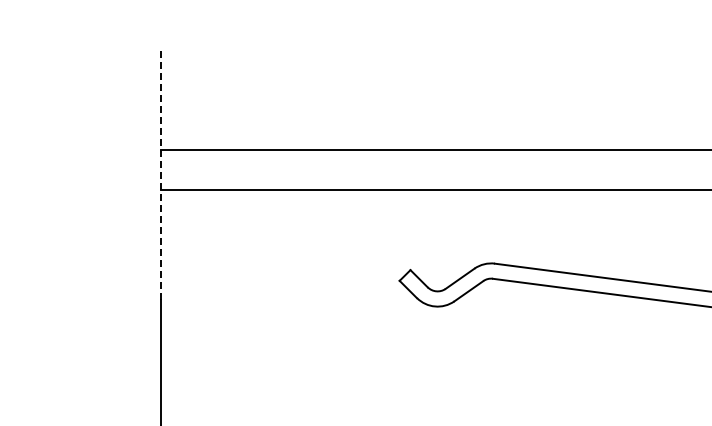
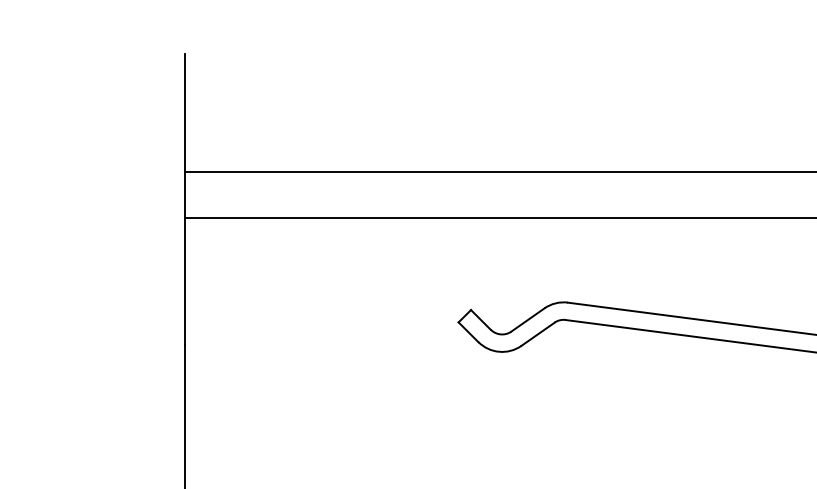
line: (160, 173) -> (184, 199), dashed -> solid

